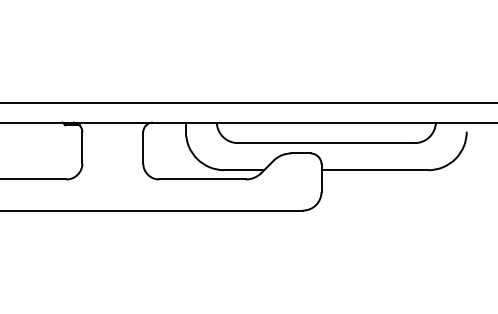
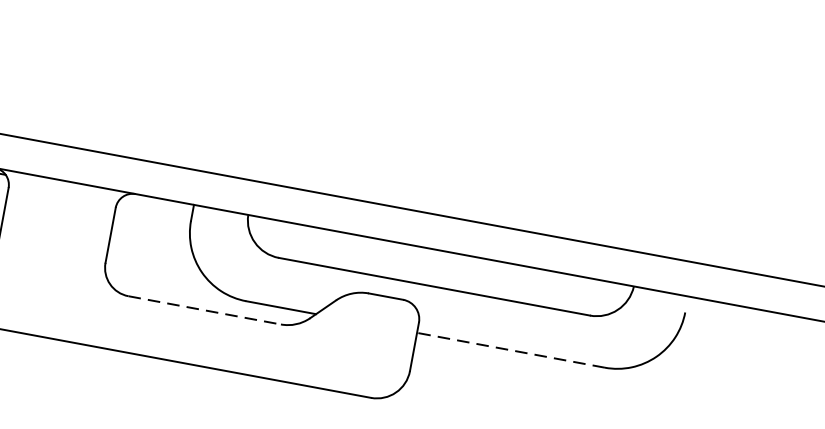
line: (374, 170) -> (510, 350), solid -> dashed
line: (203, 179) -> (206, 310), solid -> dashed

